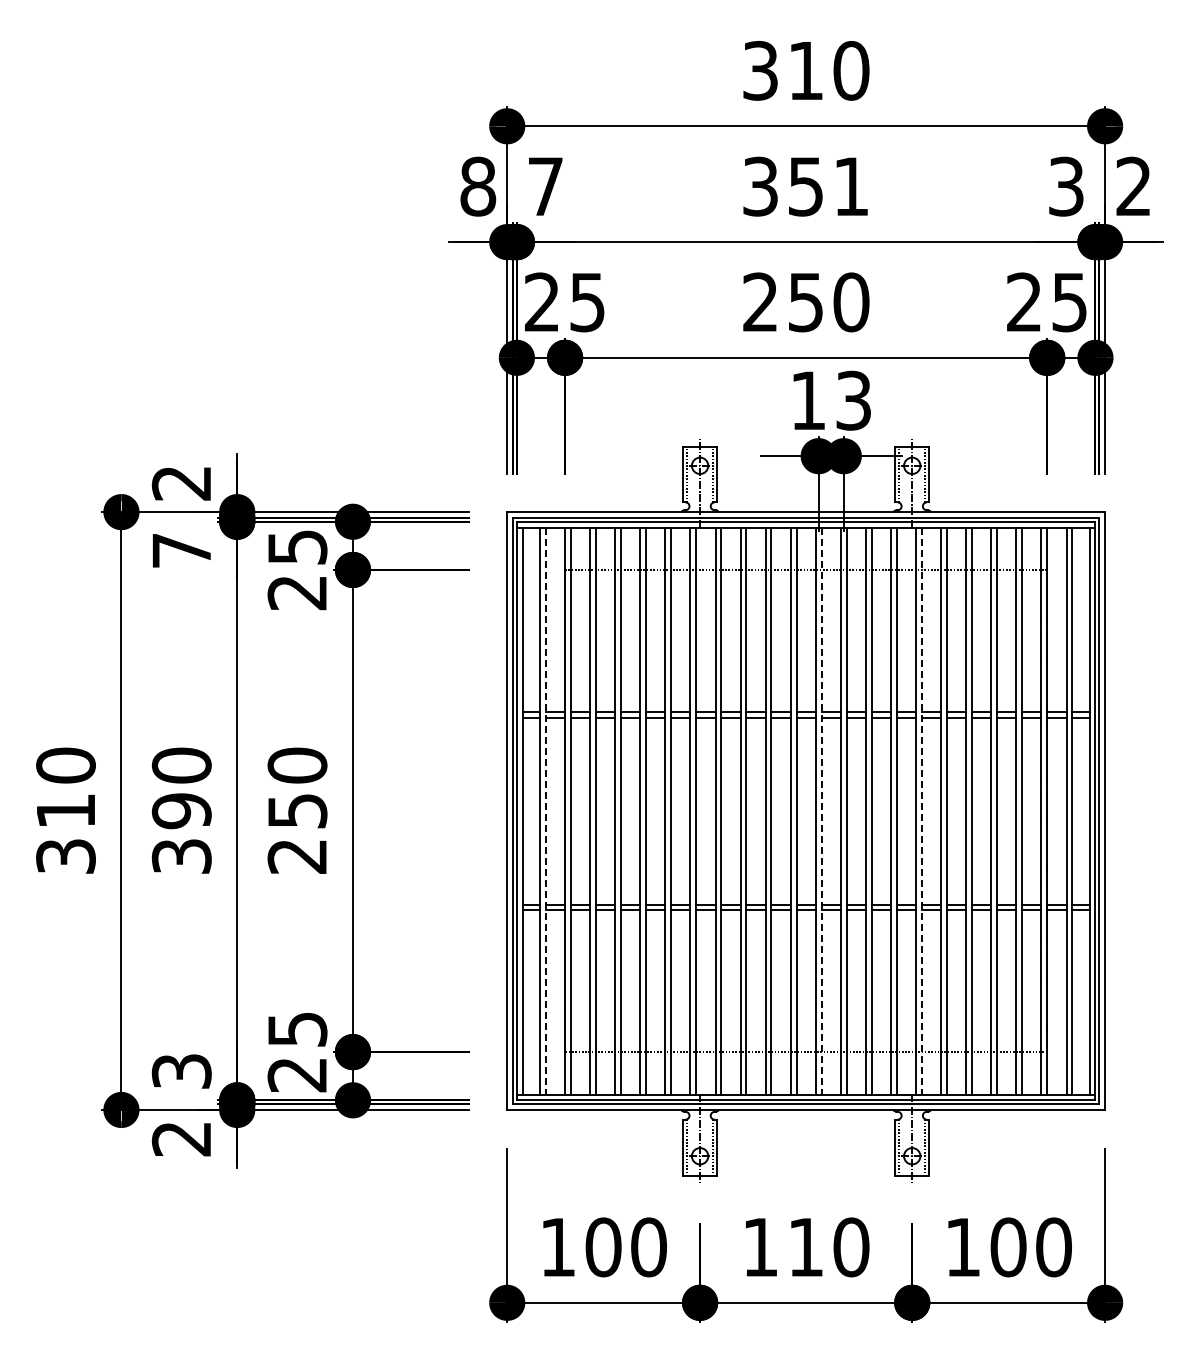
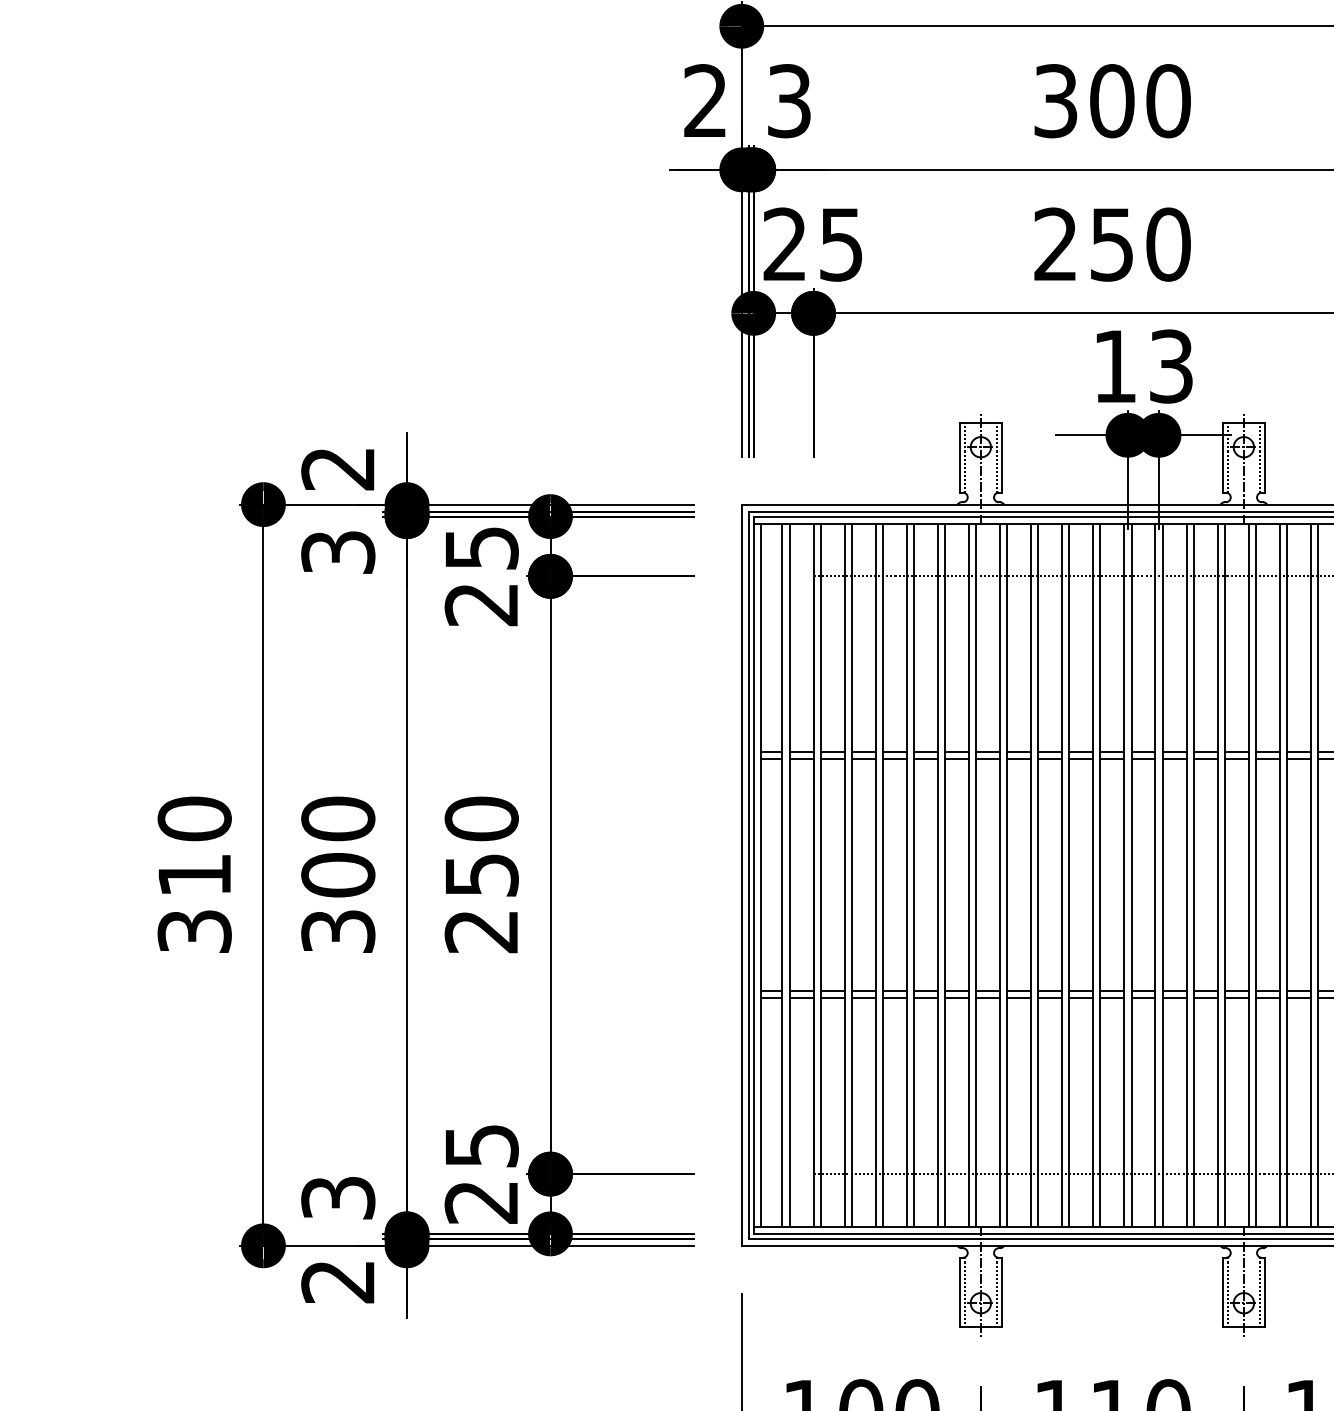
text: (478, 186) -> (706, 100), 8 -> 2
text: (545, 186) -> (789, 100), 7 -> 3
text: (828, 186) -> (1140, 100), 351 -> 300
text: (181, 550) -> (337, 552), 7 -> 3
text: (181, 811) -> (337, 875), 390 -> 300
line: (545, 811) -> (789, 875), dashed -> solid
line: (821, 811) -> (1131, 875), dashed -> solid
line: (921, 811) -> (1255, 875), dashed -> solid

